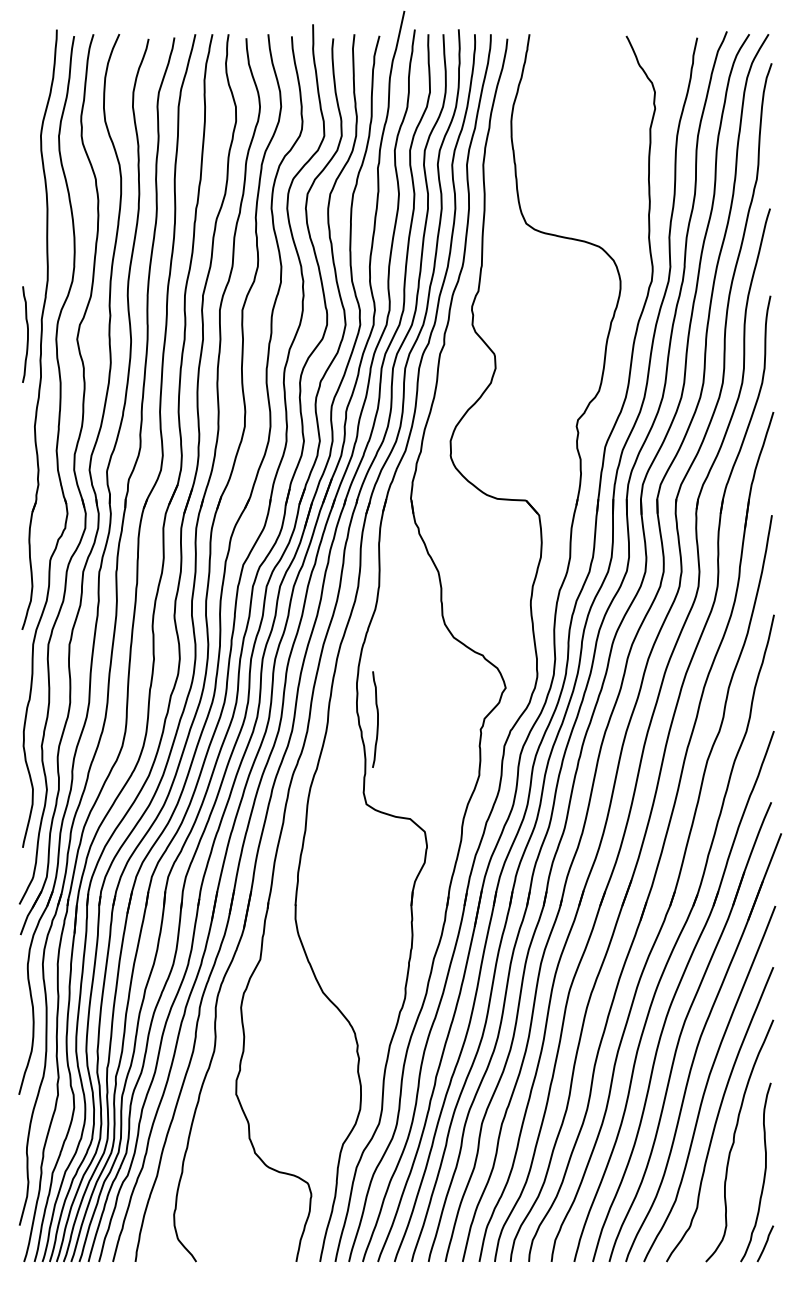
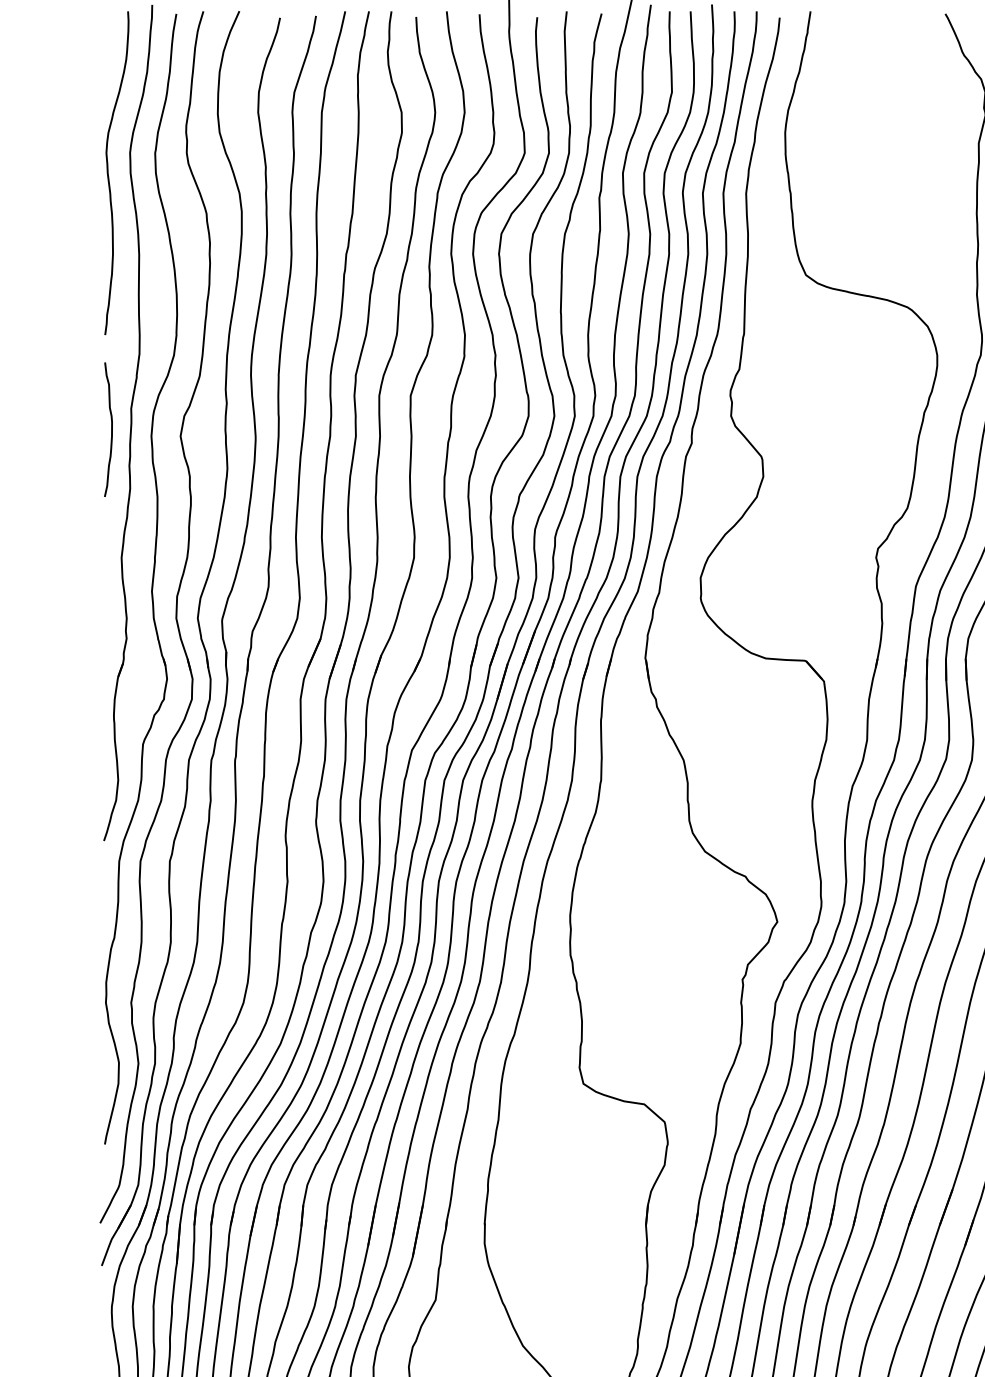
curve: (26, 152) -> (109, 176), added
curve: (377, 719) -> (598, 965), removed

